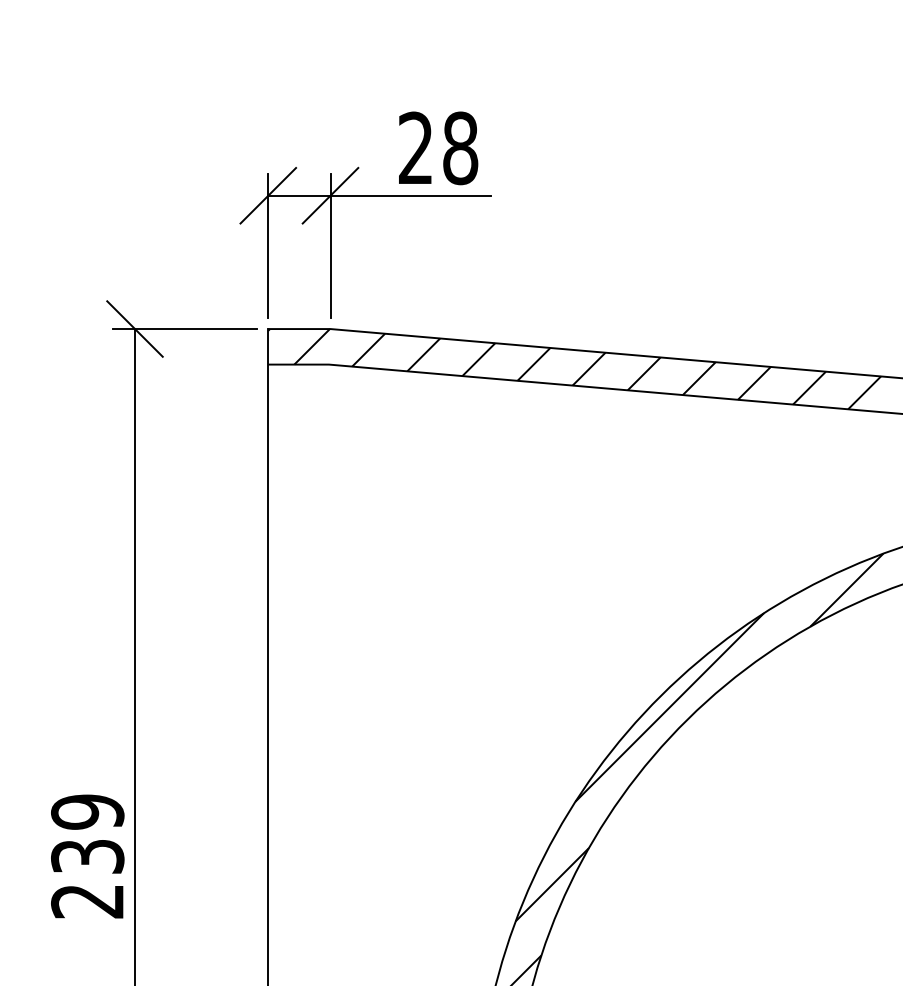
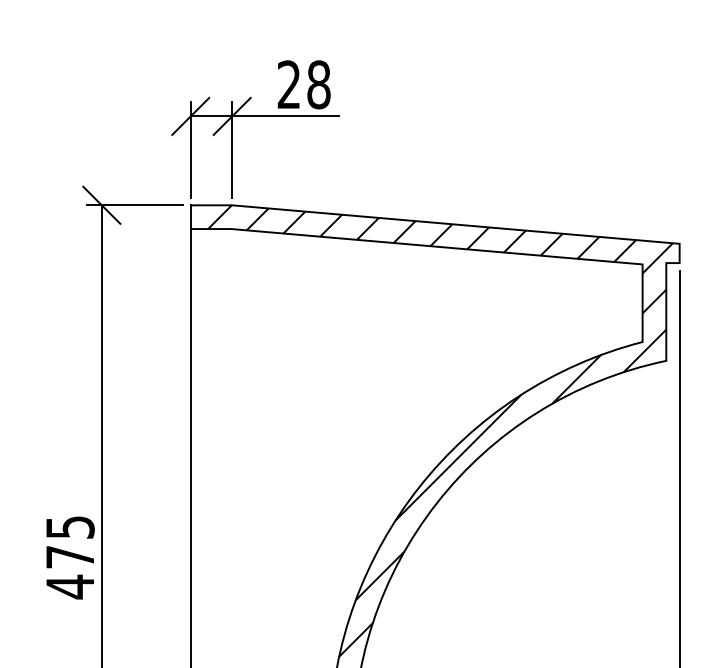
text: (86, 857) -> (69, 557), 239 -> 475

